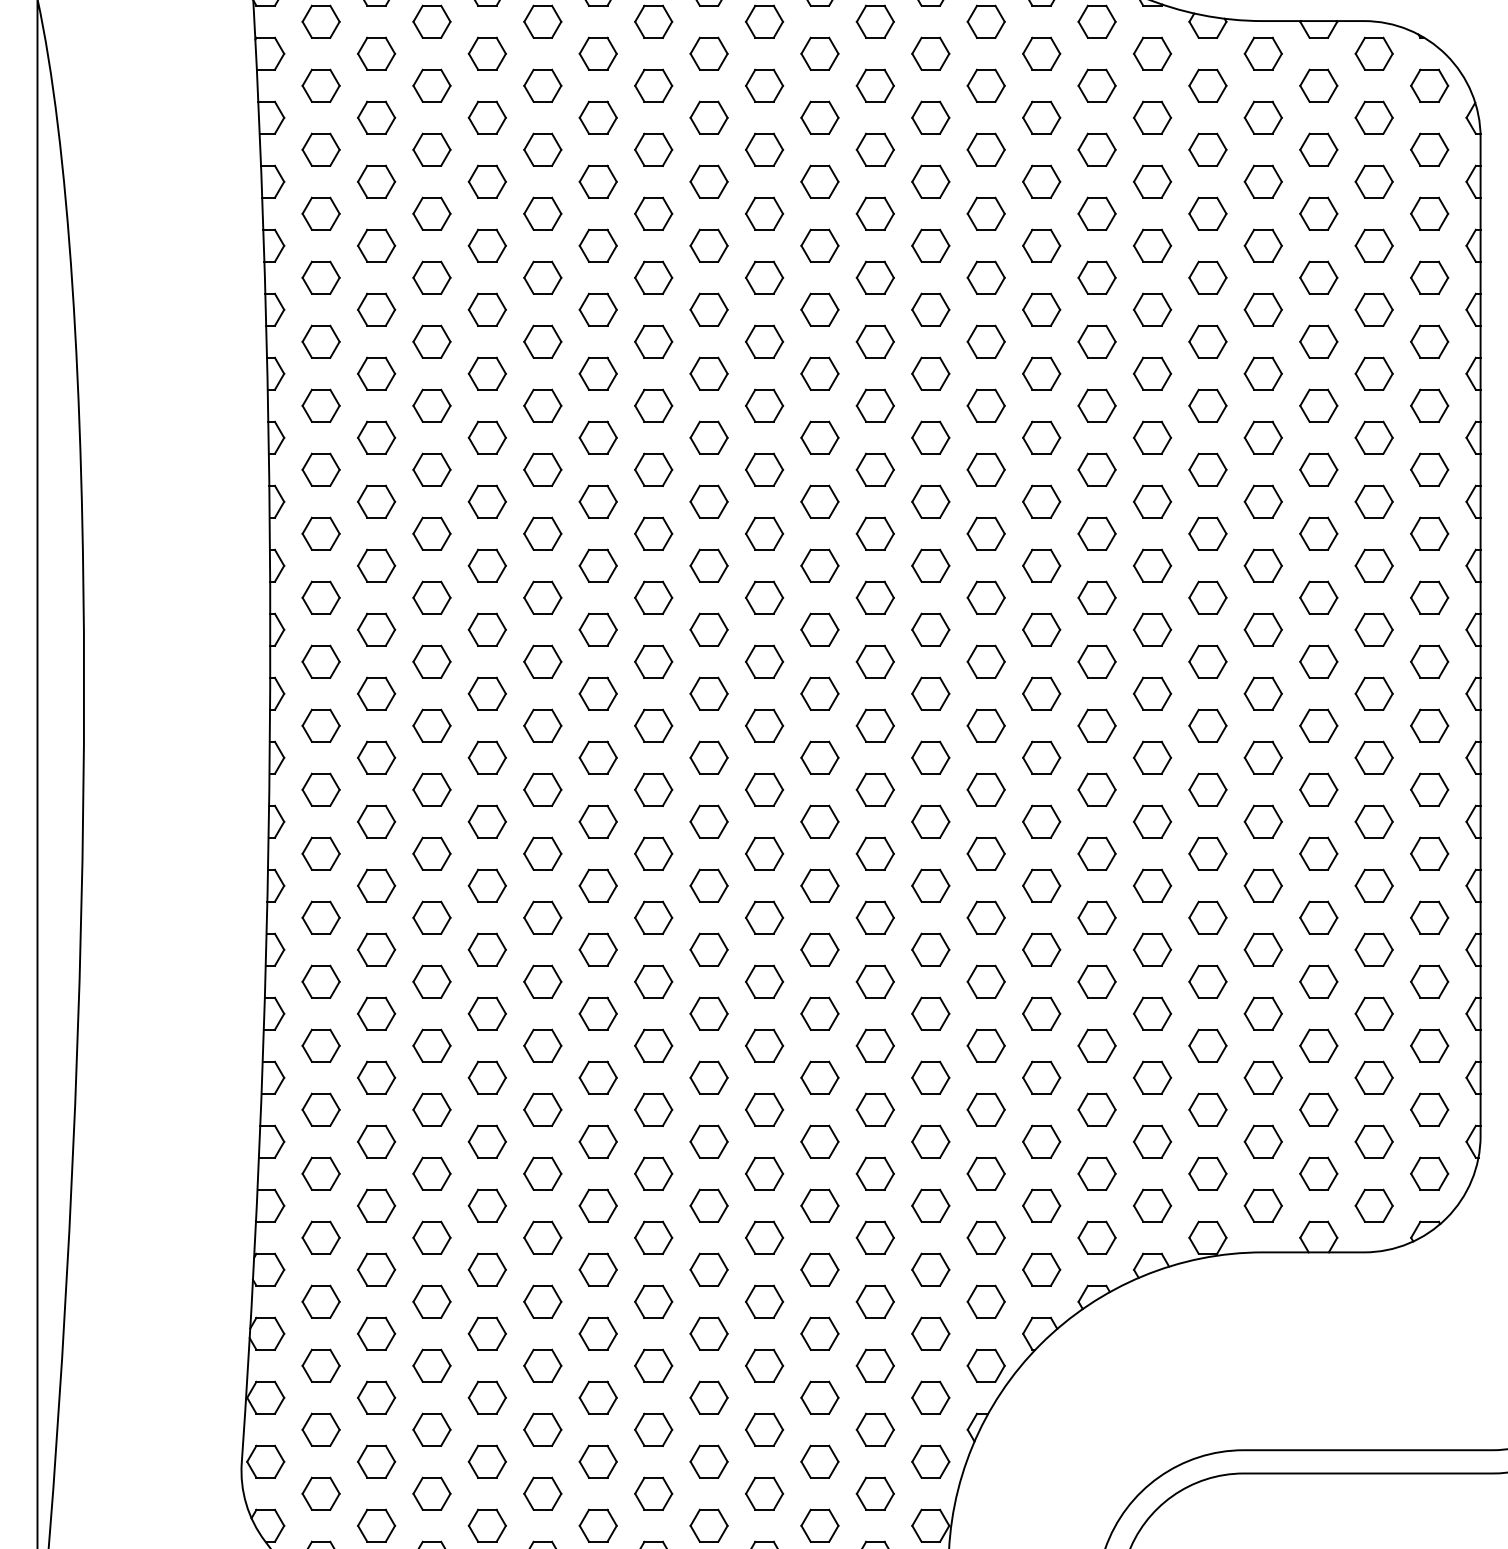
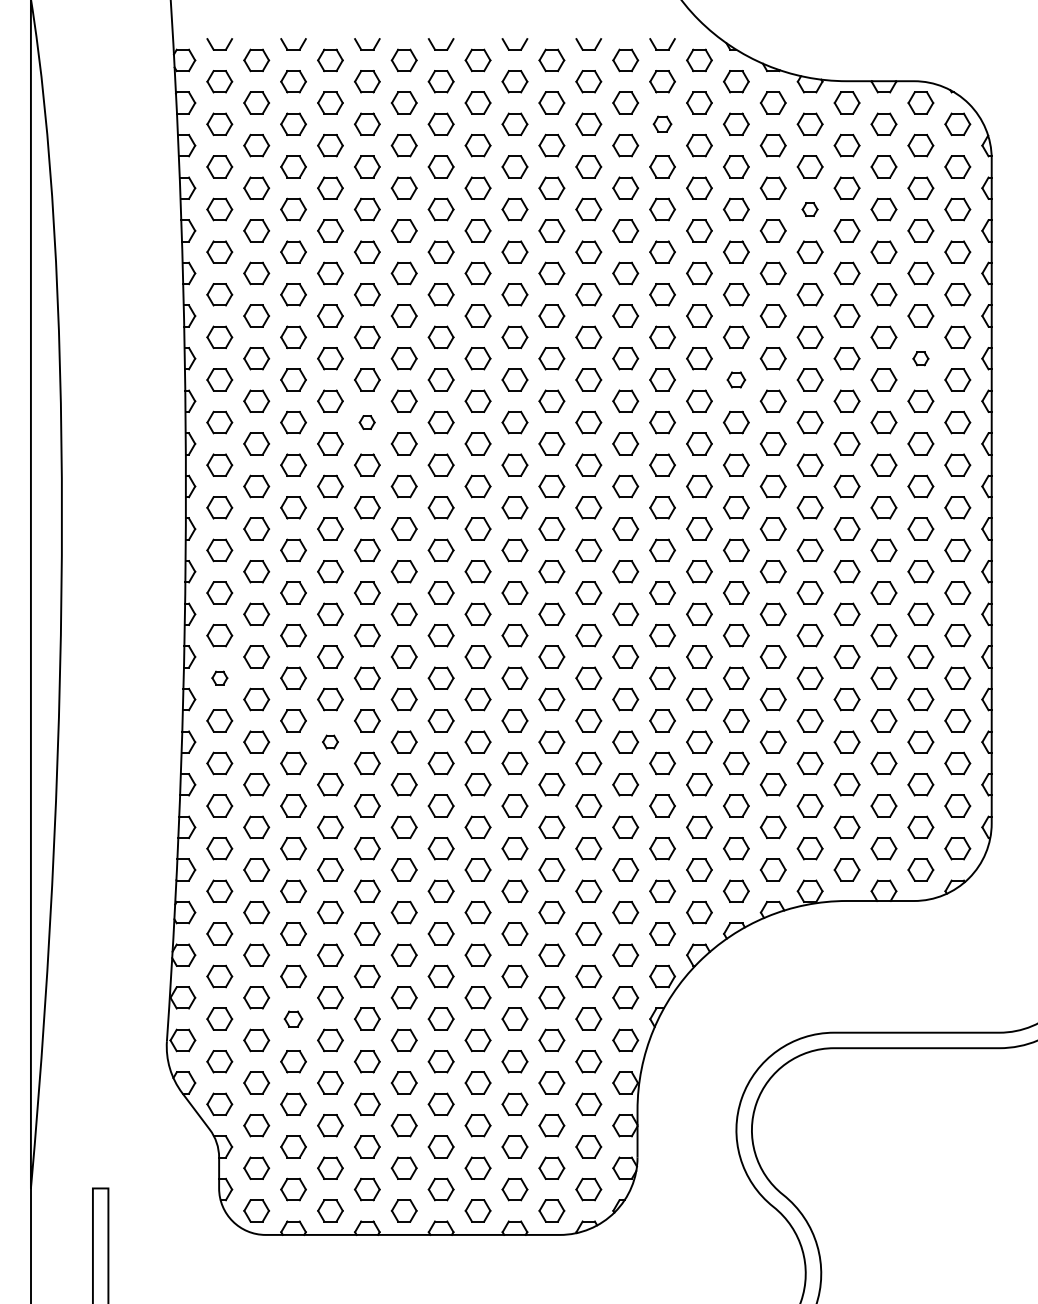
part: (986, 84) -> (662, 123), size x0.7
part: (1206, 213) -> (809, 209), size x0.6
part: (1373, 437) -> (920, 358), size x0.6
part: (1097, 469) -> (736, 379), size x0.7
part: (541, 533) -> (366, 422), size x0.6
part: (320, 916) -> (219, 677), size x0.6
part: (487, 1012) -> (330, 741), size x0.6
part: (431, 1428) -> (293, 1018), size x0.7

